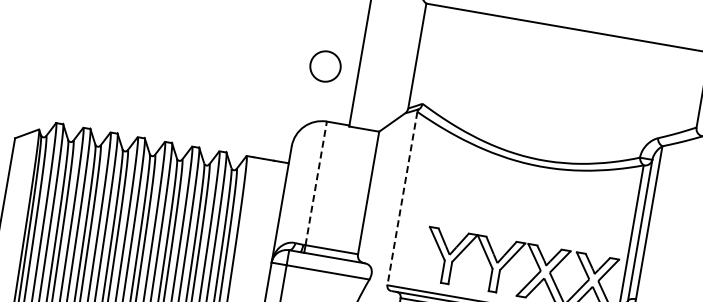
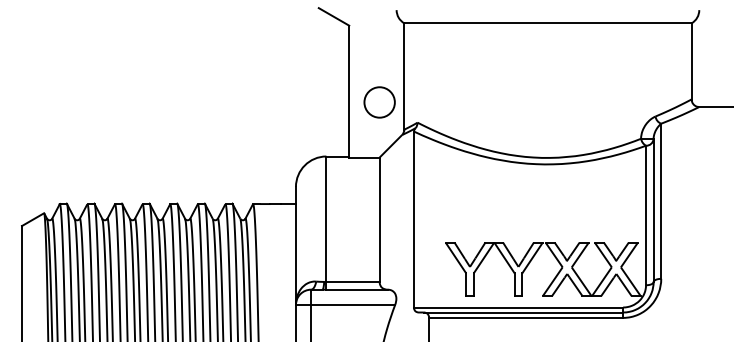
circle: (325, 66) -> (379, 102), moved
line: (316, 183) -> (326, 219), dashed -> solid
line: (402, 198) -> (413, 219), dashed -> solid

